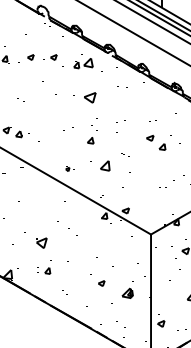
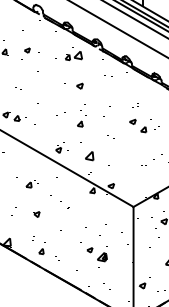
part: (53, 57) -> (47, 50), removed
part: (90, 97) -> (80, 85), size x0.62
part: (105, 165) -> (89, 155), moved
part: (69, 167) -> (61, 147), size x1.67
part: (36, 208) -> (32, 183), added
part: (41, 242) -> (36, 214), size x0.62
part: (47, 267) -> (41, 248), moved
part: (127, 289) -> (102, 253), moved

